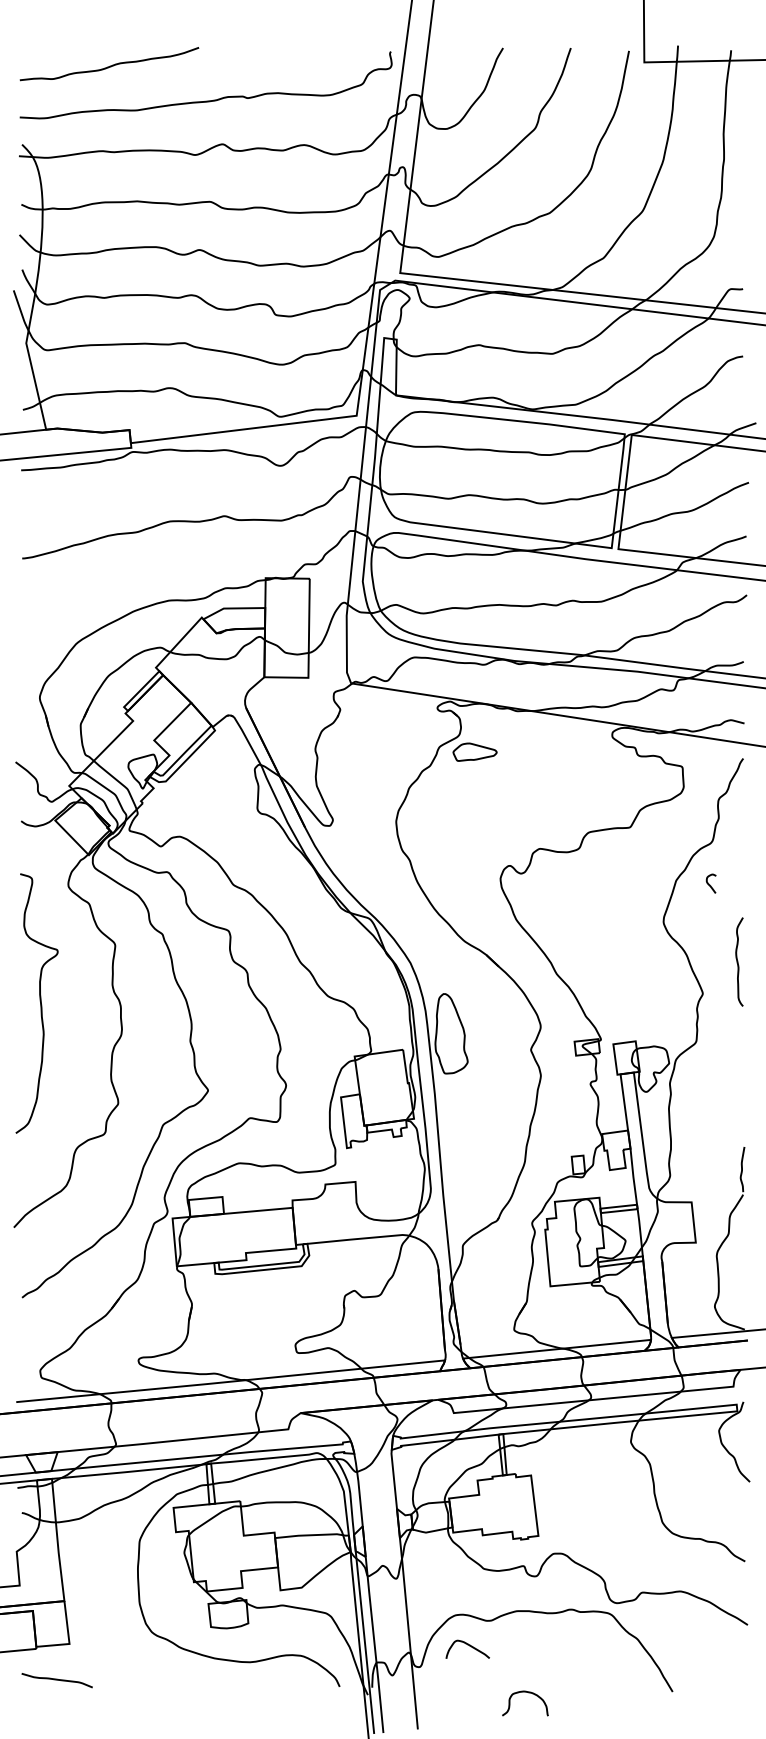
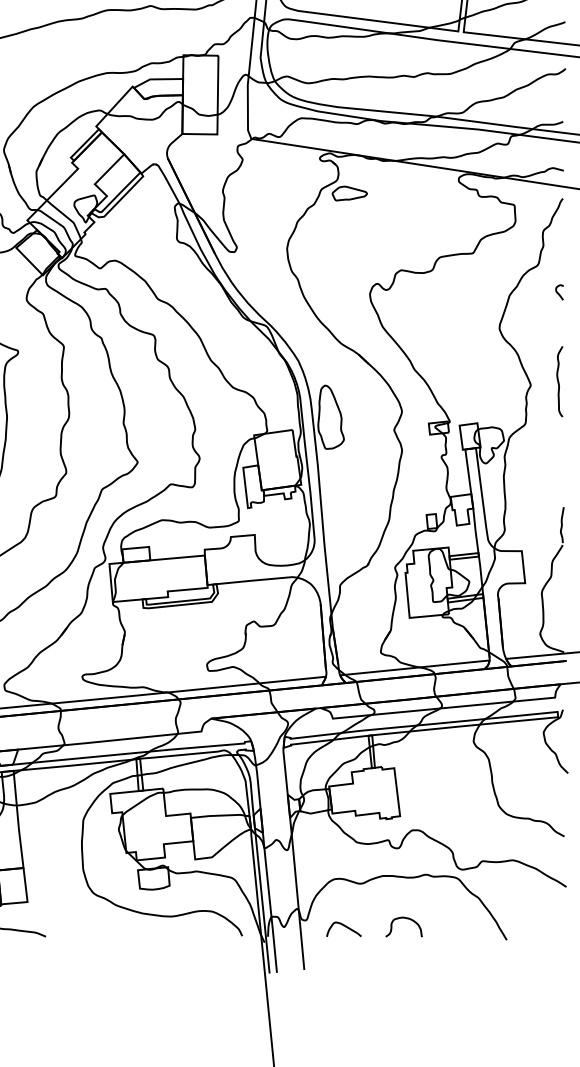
curve: (709, 883) -> (558, 292), moved
curve: (738, 961) -> (559, 381), moved
curve: (469, 1646) -> (345, 927), moved
curve: (528, 1693) -> (406, 919), moved

